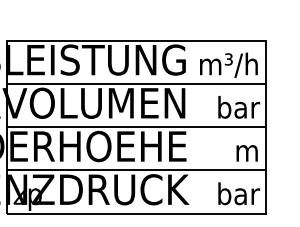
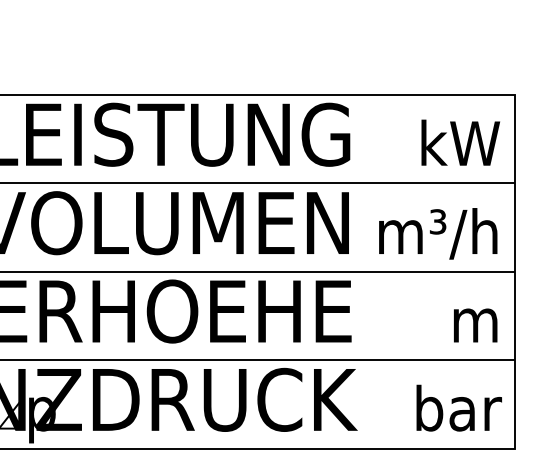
text: (229, 64) -> (439, 143), m³/h -> kW
text: (230, 108) -> (441, 233), bar -> m³/h

